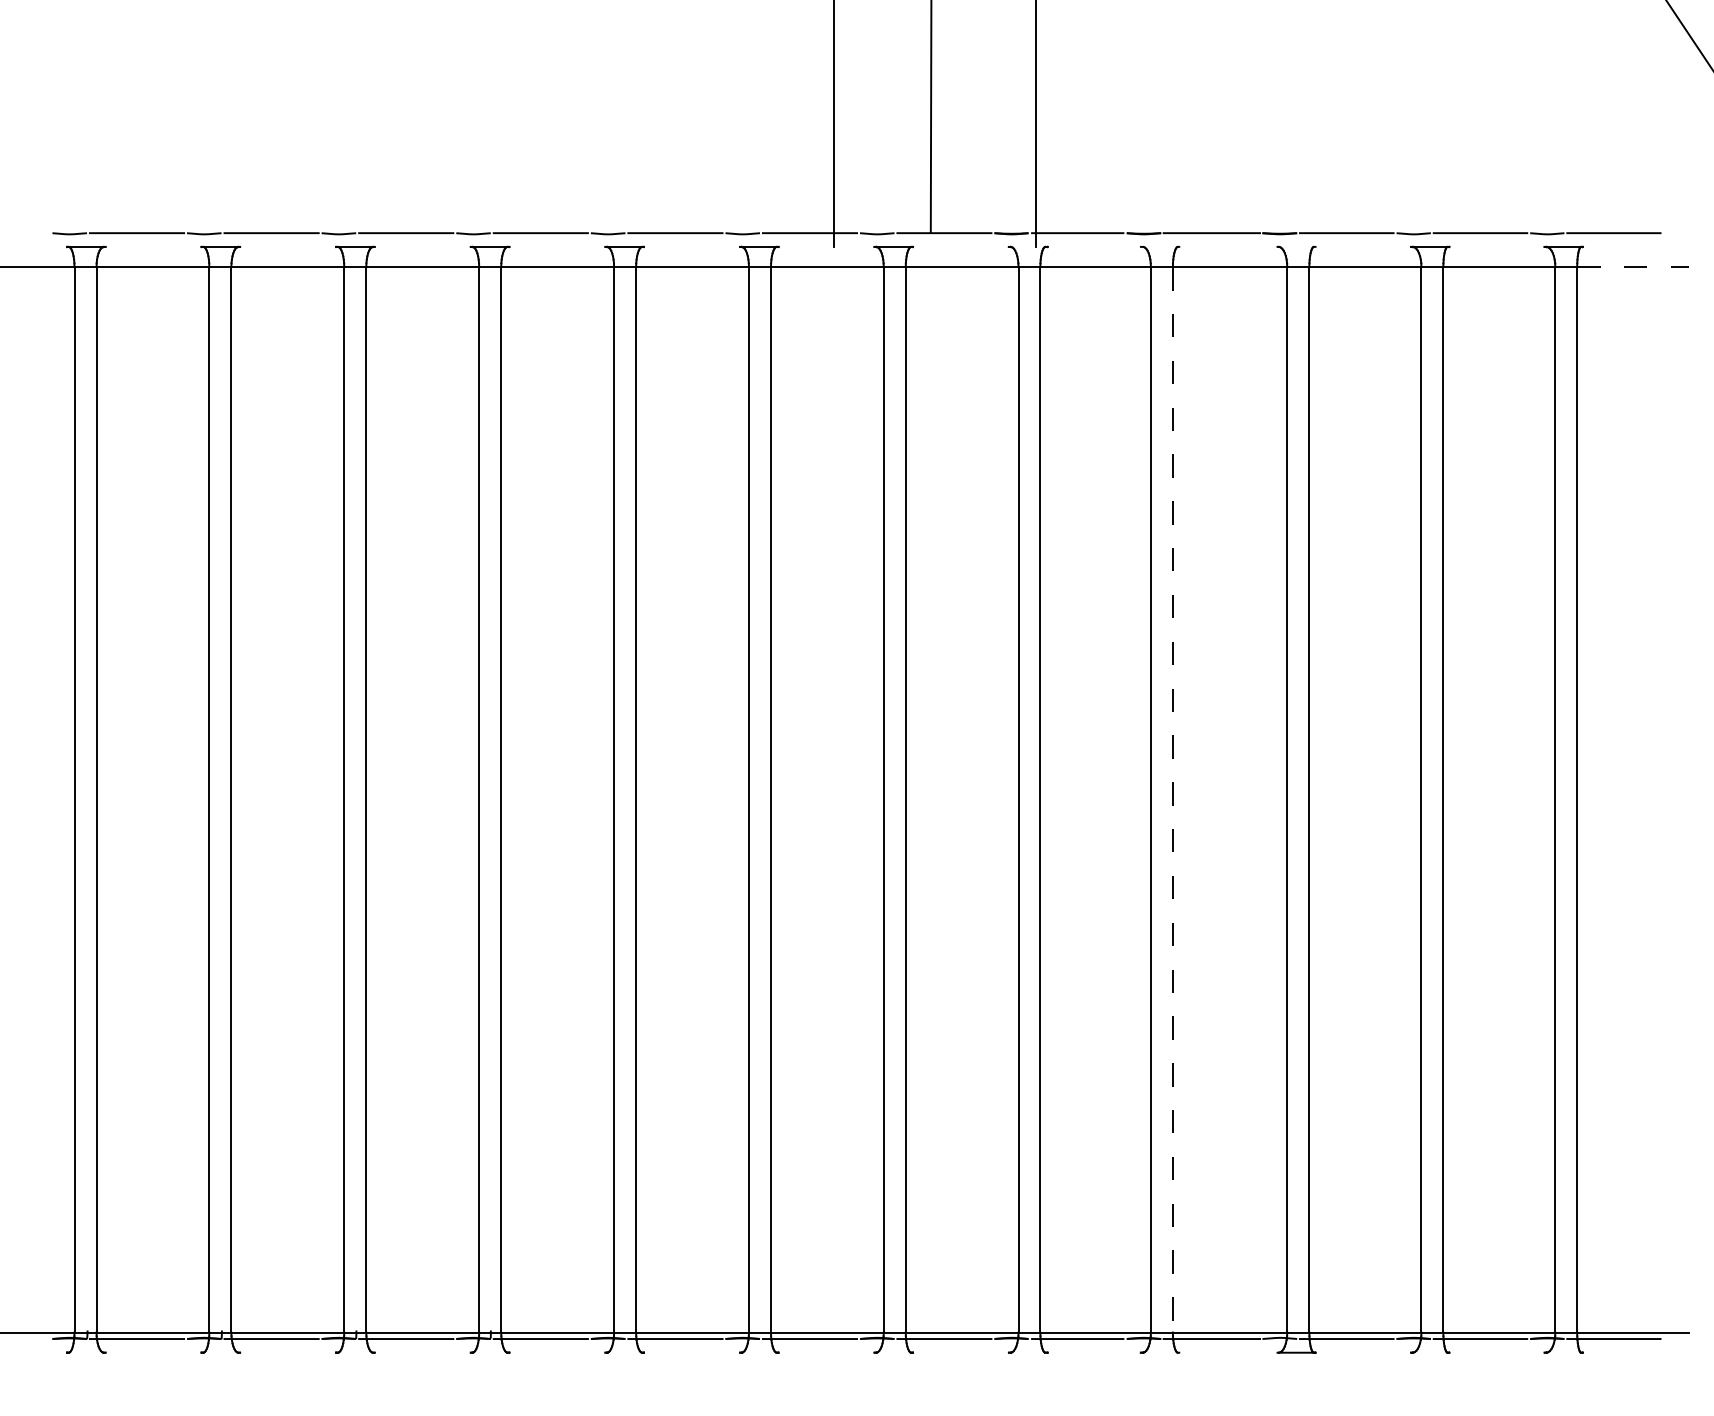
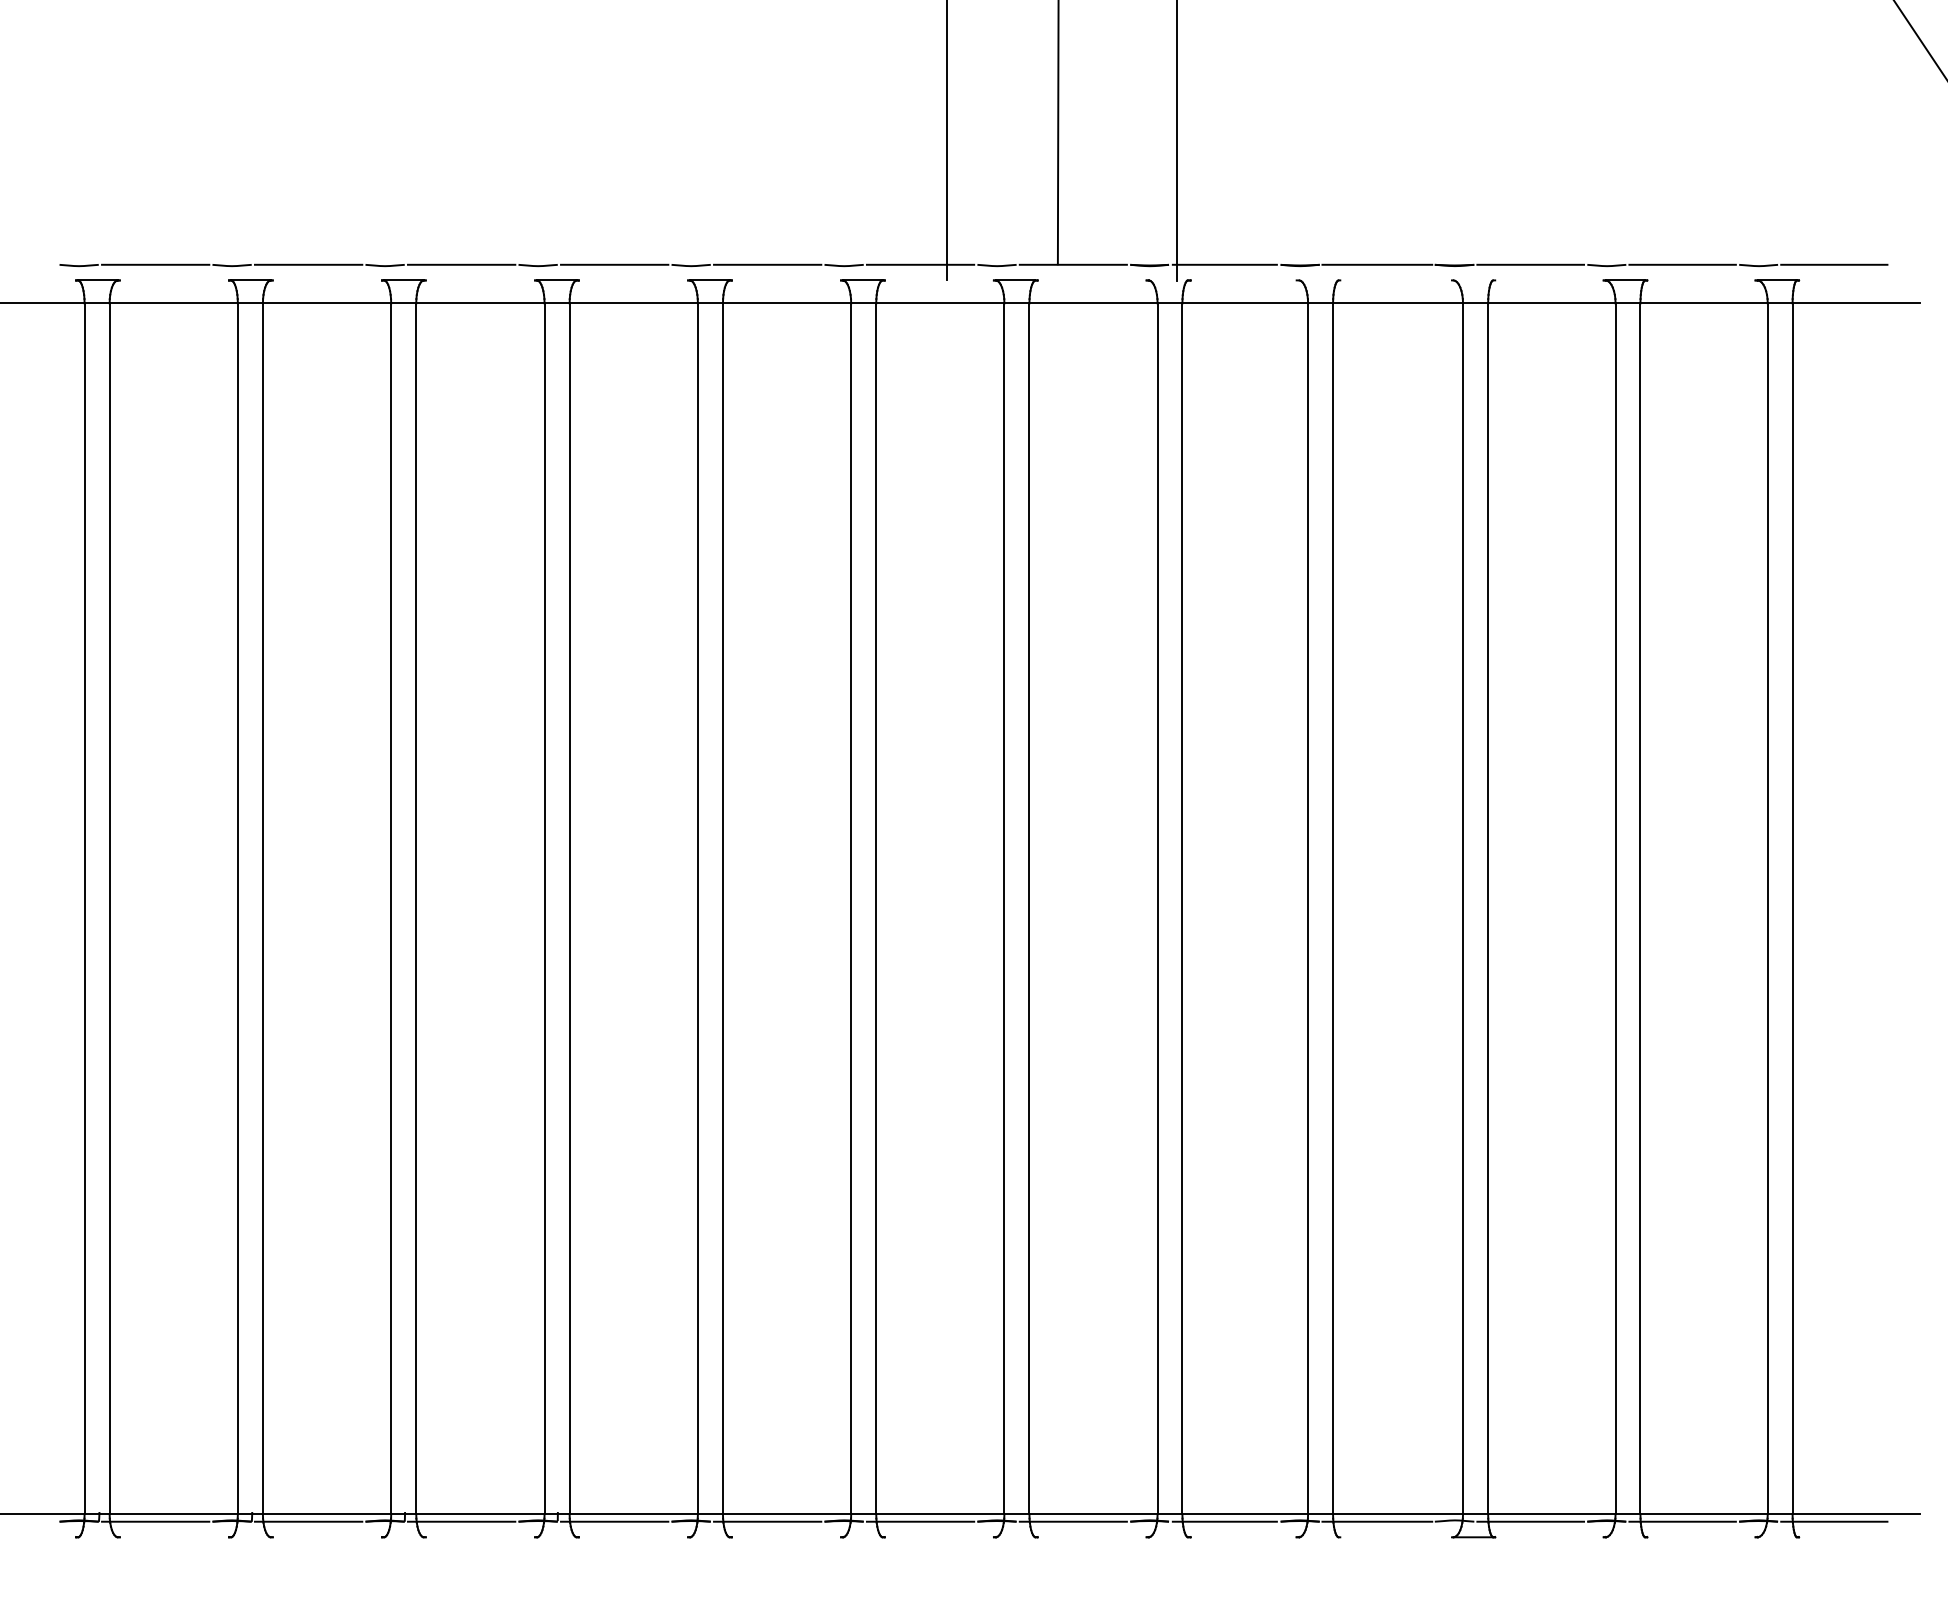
line: (1633, 267) -> (1856, 303), dashed -> solid
line: (1173, 800) -> (1333, 909), dashed -> solid

